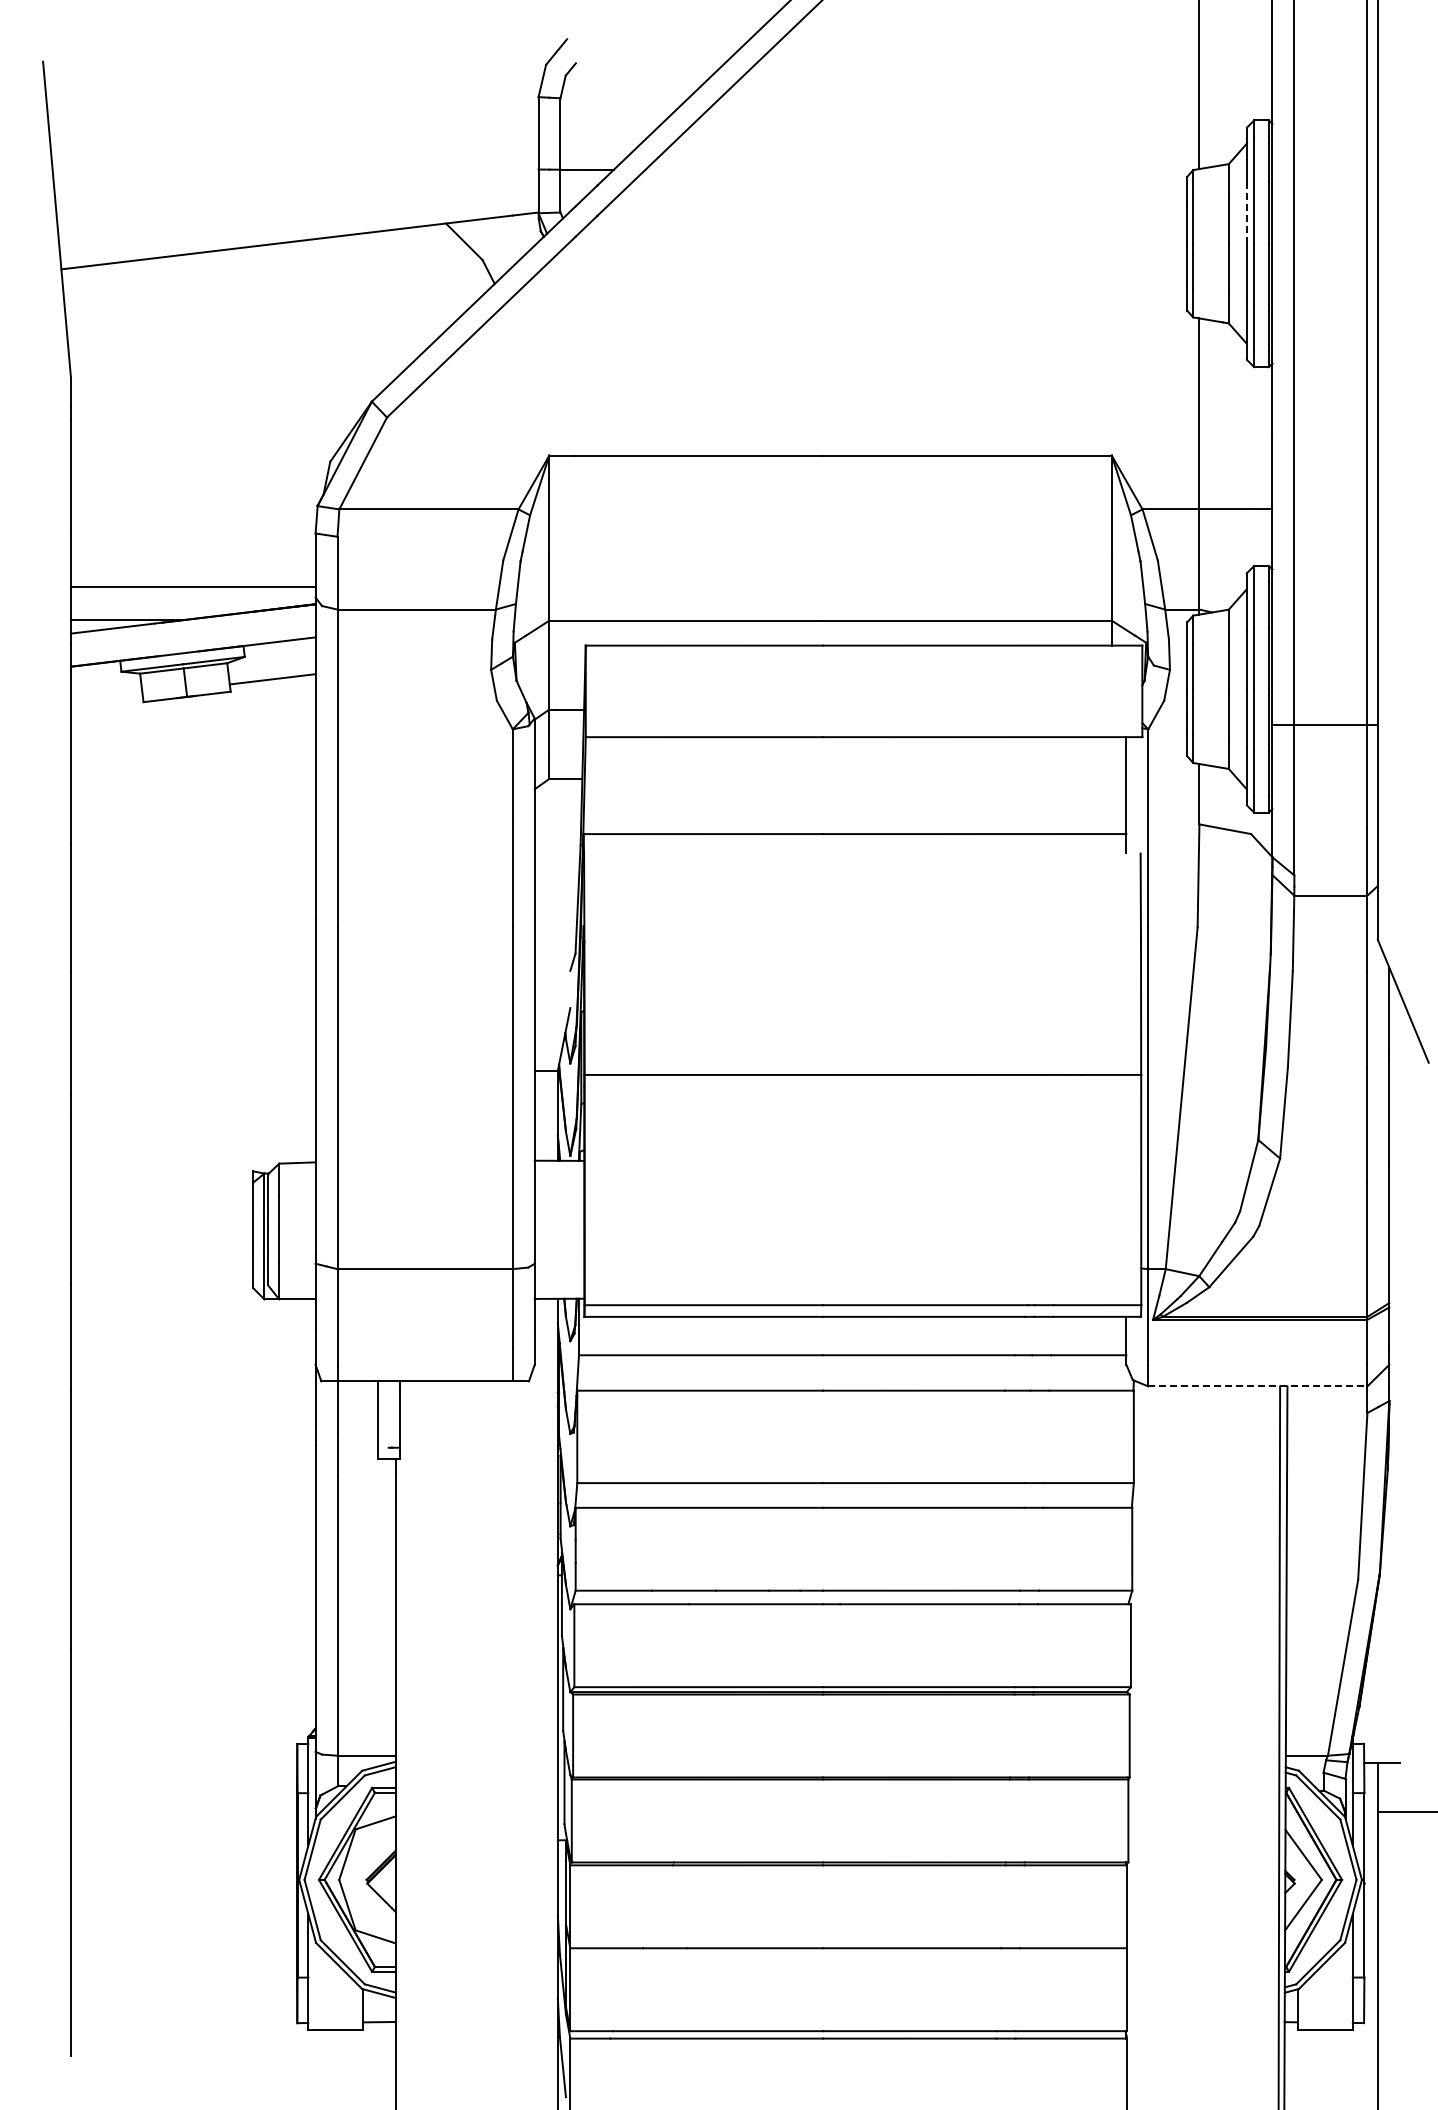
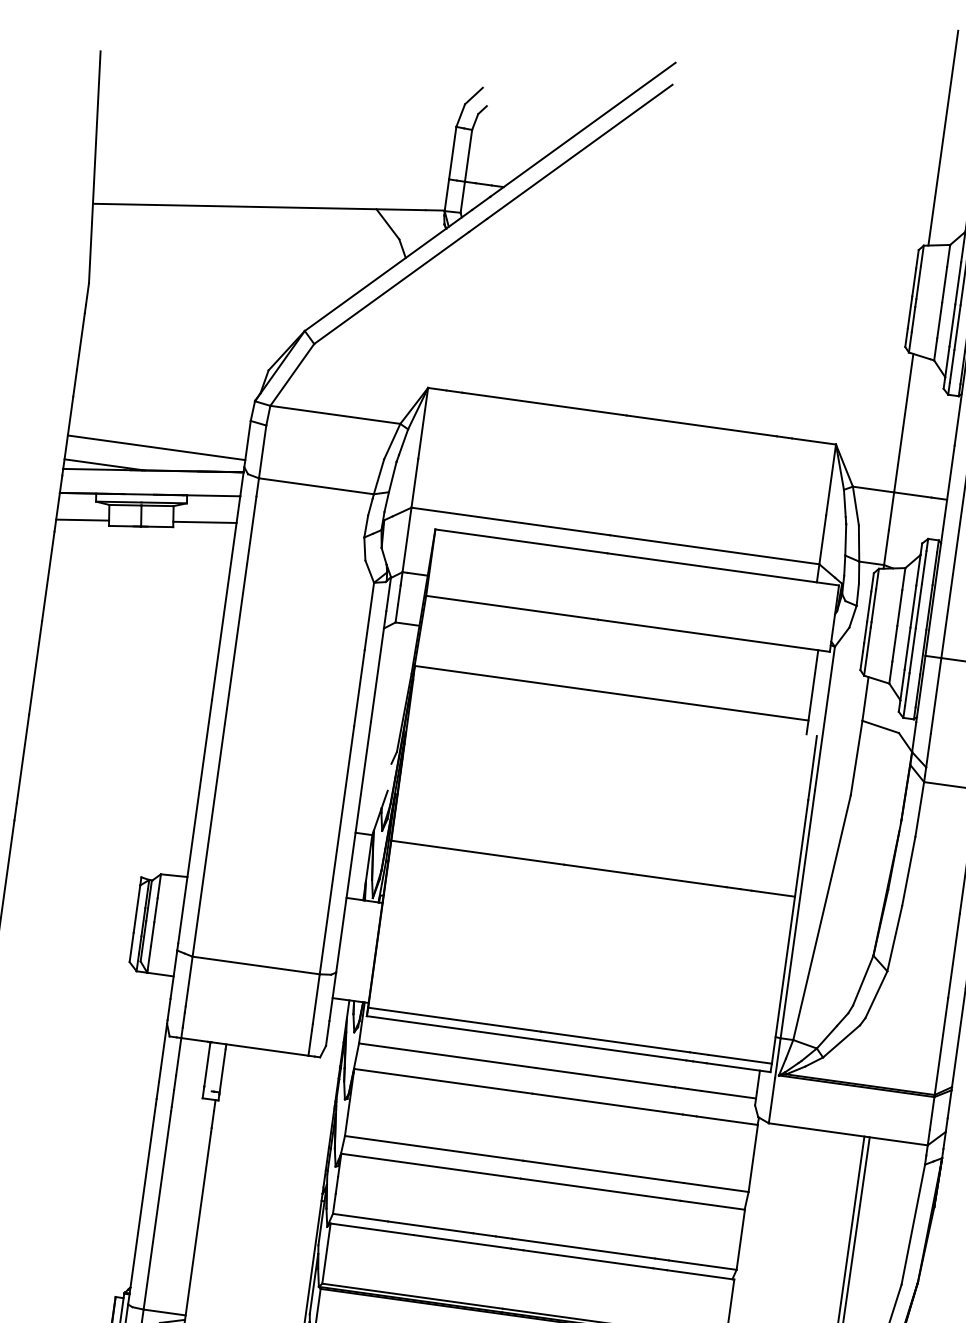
line: (1246, 214) -> (957, 283), dashed -> solid
line: (106, 698) -> (82, 519), added
line: (1257, 1386) -> (848, 1134), dashed -> solid

